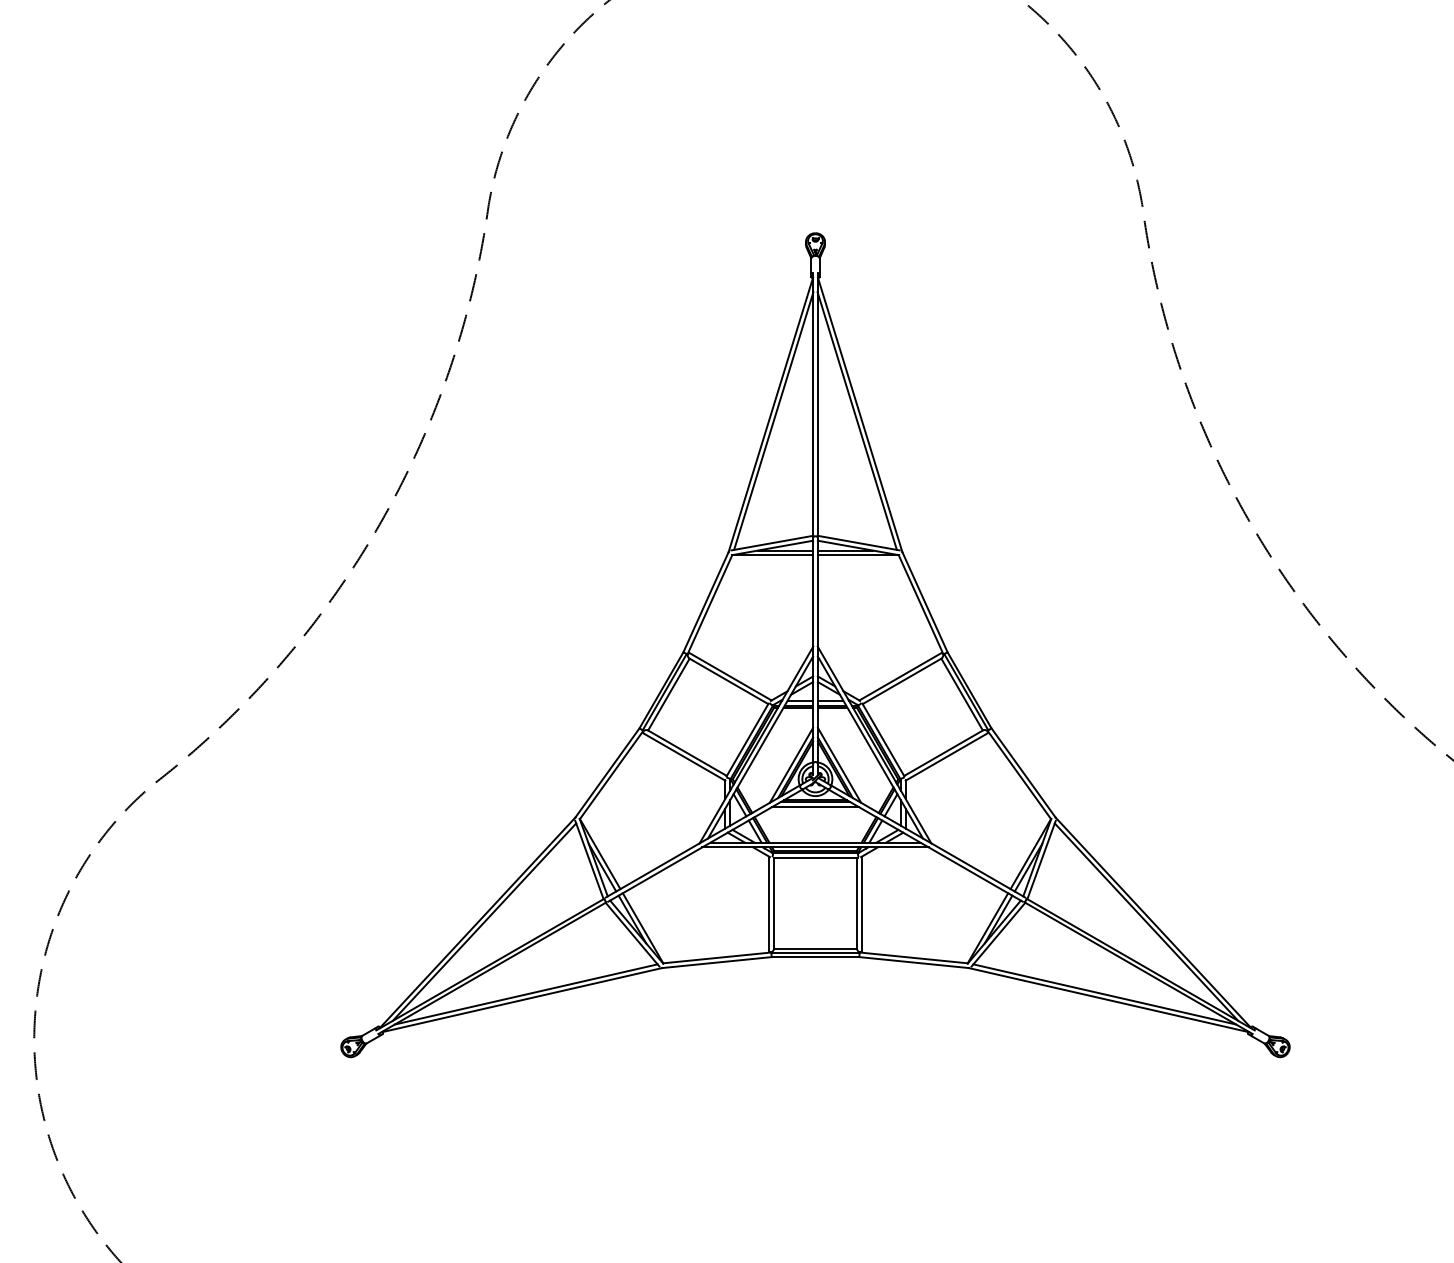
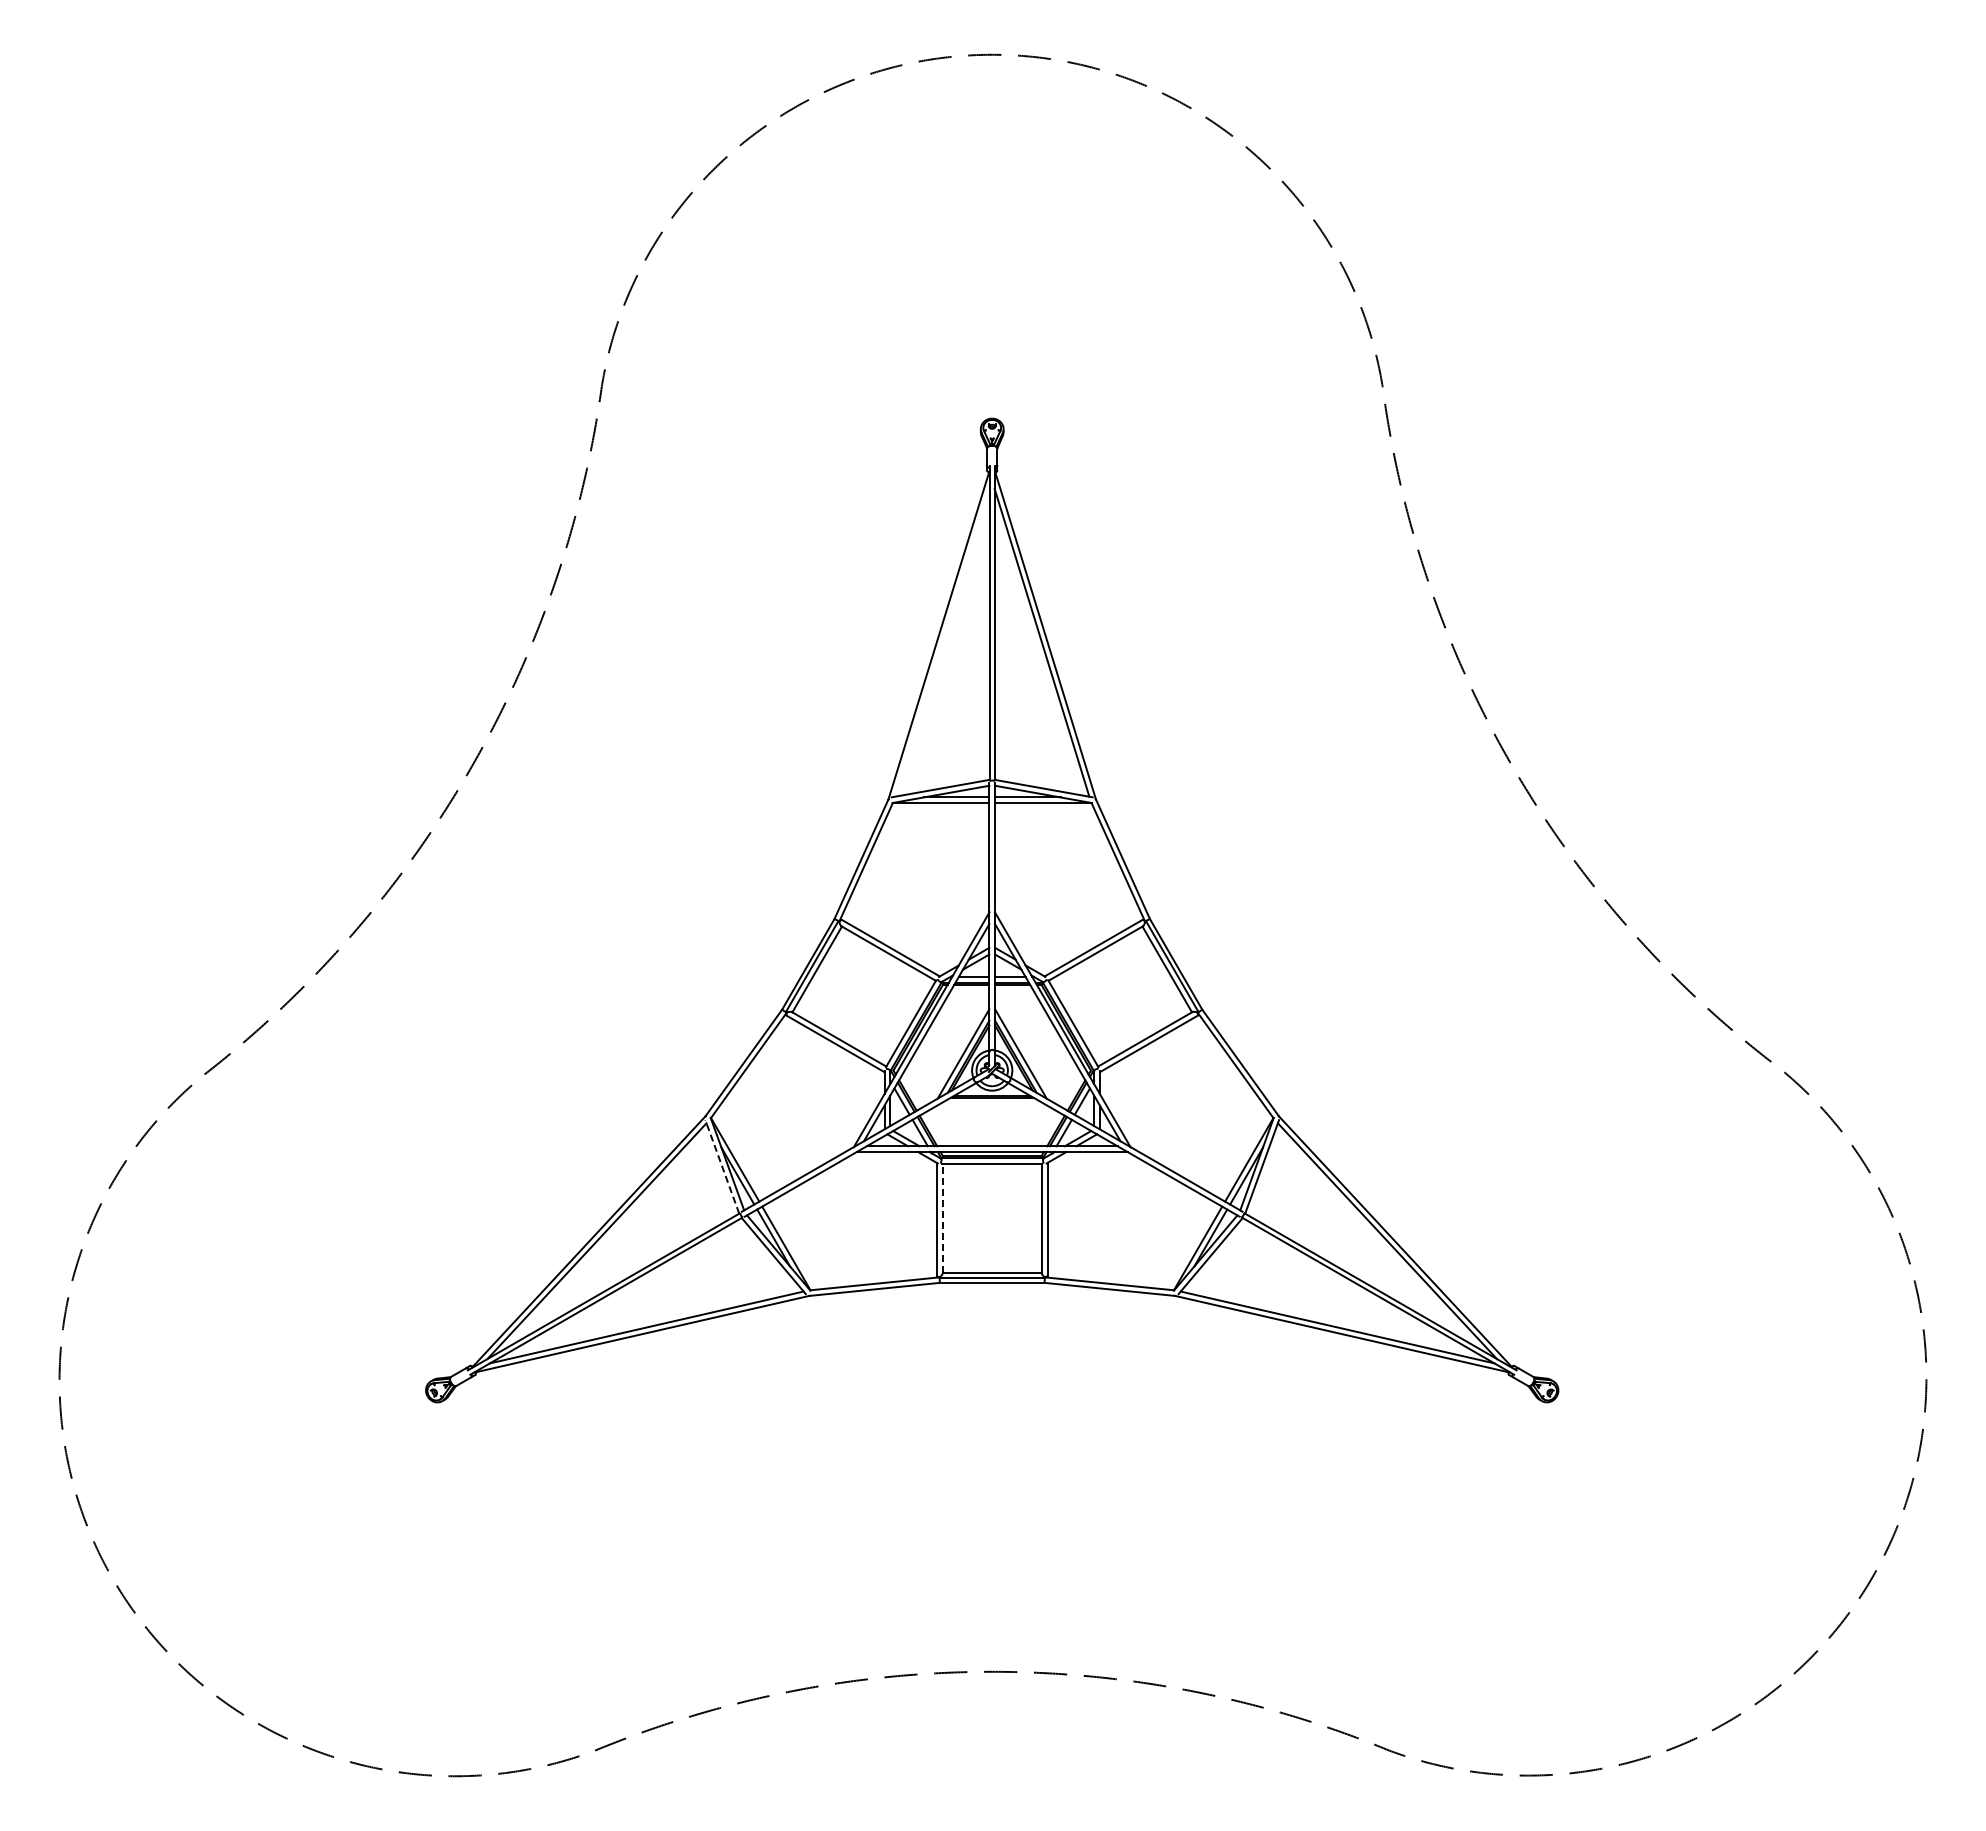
line: (773, 420) -> (942, 642), removed
line: (814, 806) -> (991, 1103), removed
line: (589, 859) -> (722, 1166), solid -> dashed
line: (773, 903) -> (942, 1218), solid -> dashed

